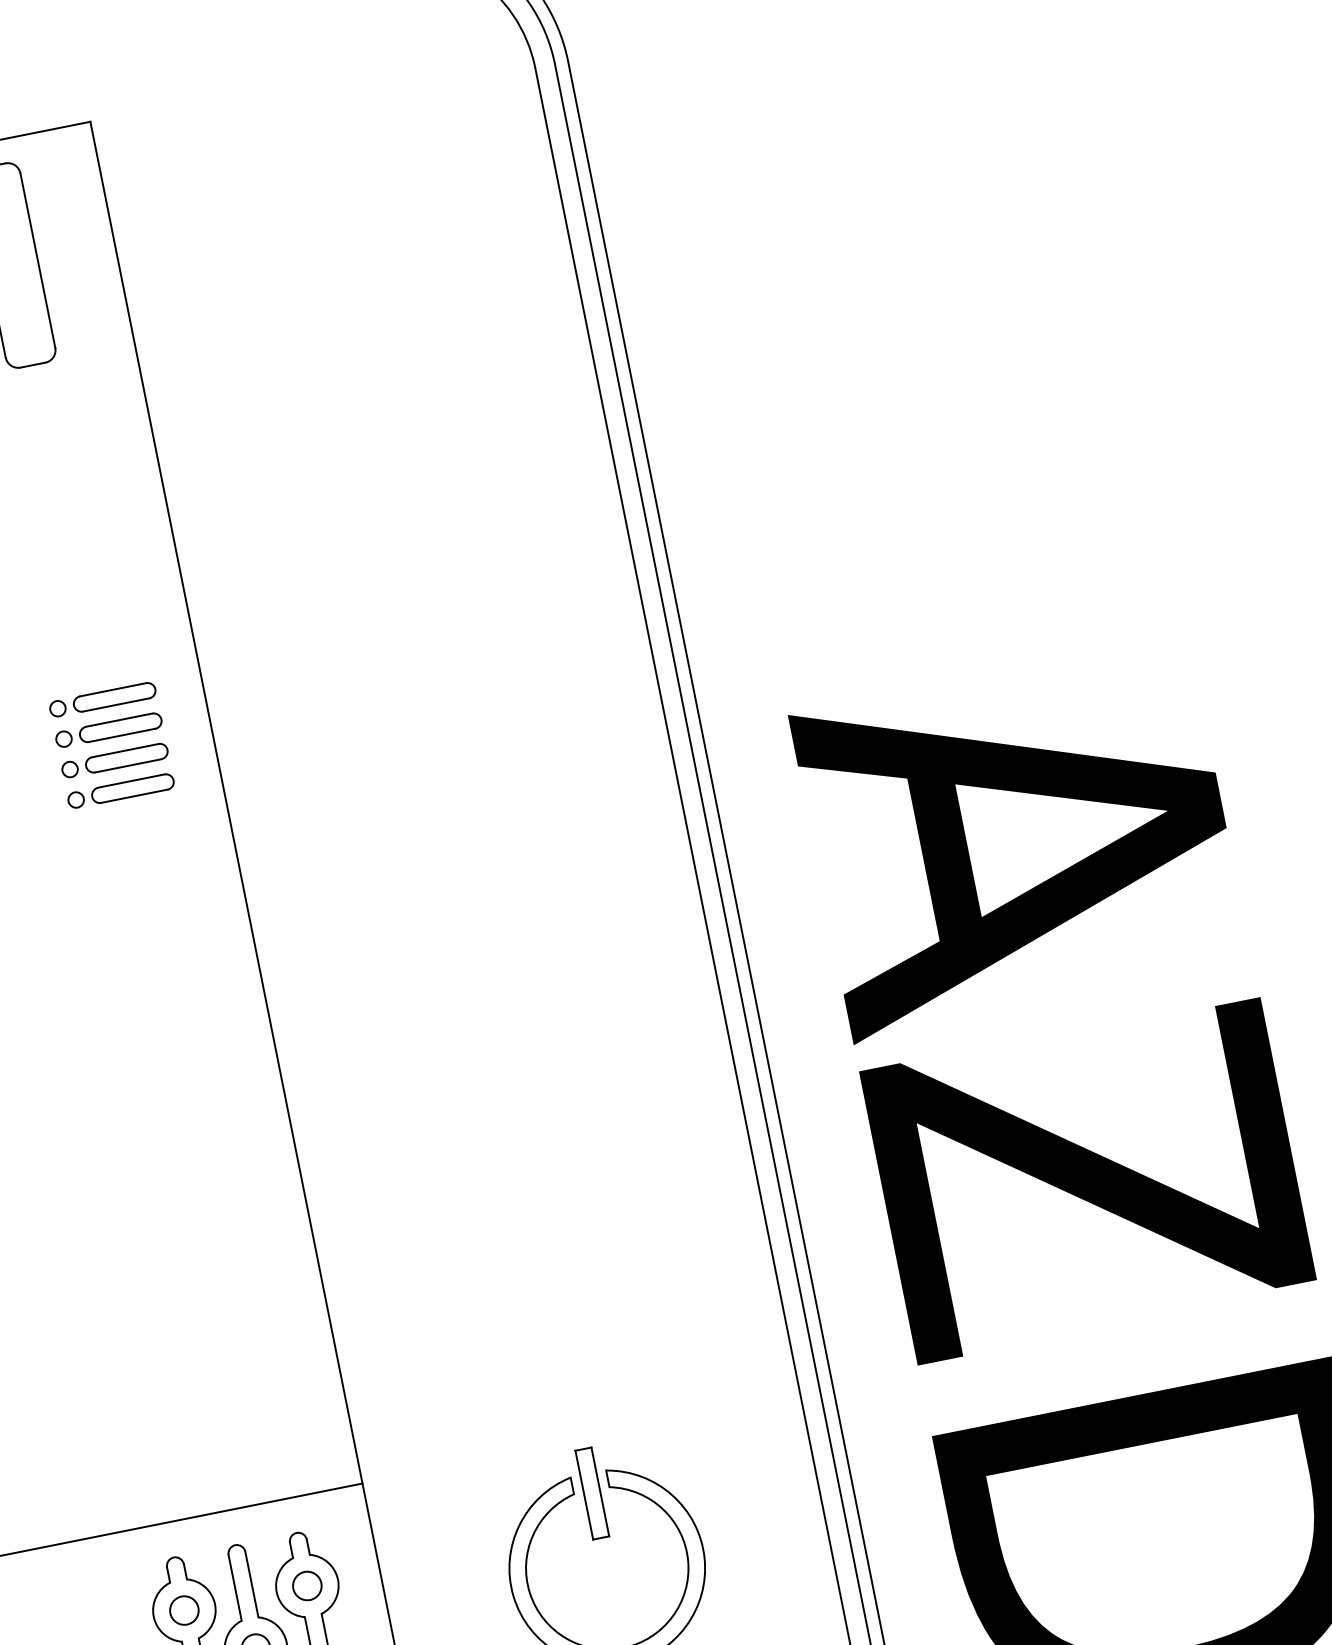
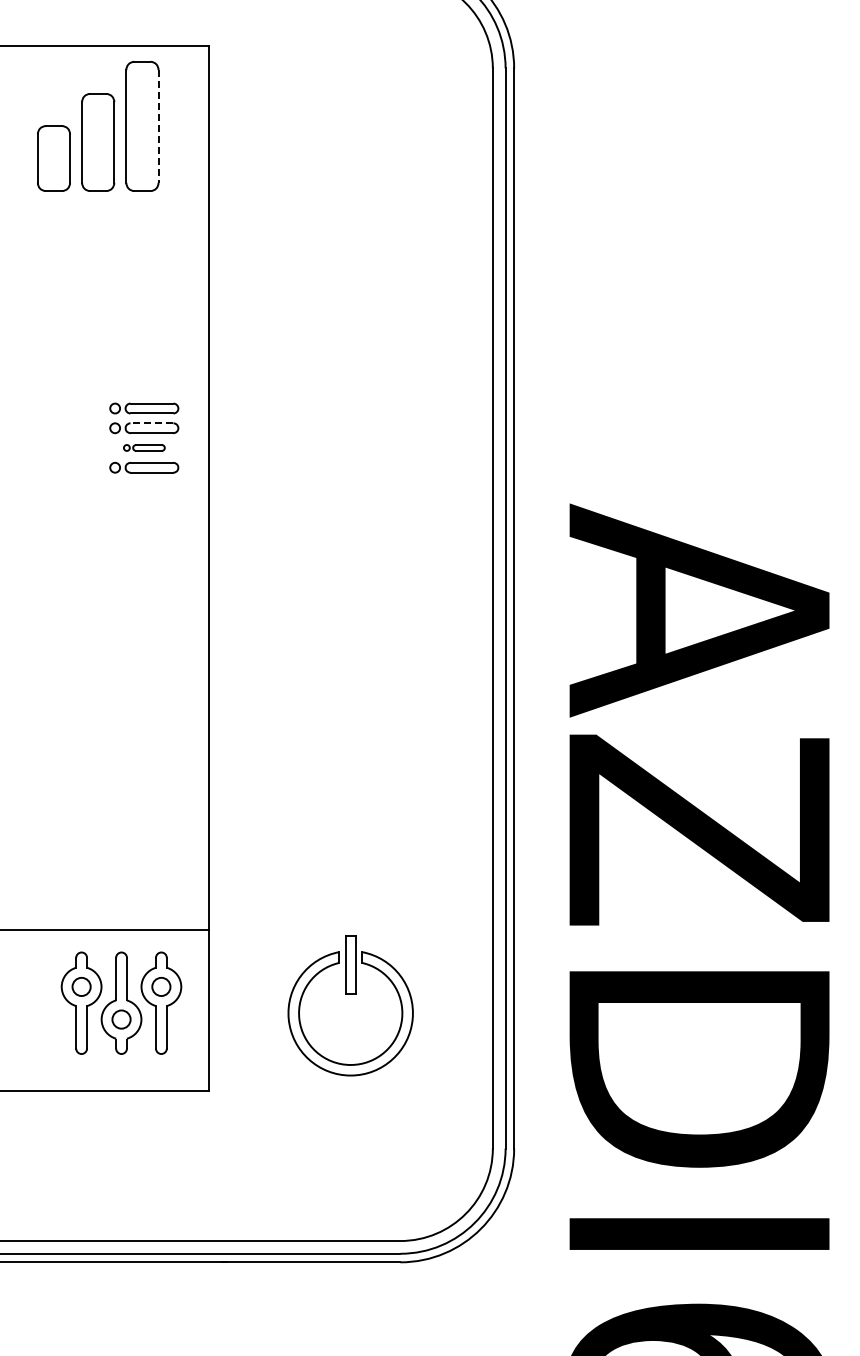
line: (37, 260) -> (158, 126), solid -> dashed
line: (118, 720) -> (151, 423), solid -> dashed
part: (115, 759) -> (144, 447), size x0.6

